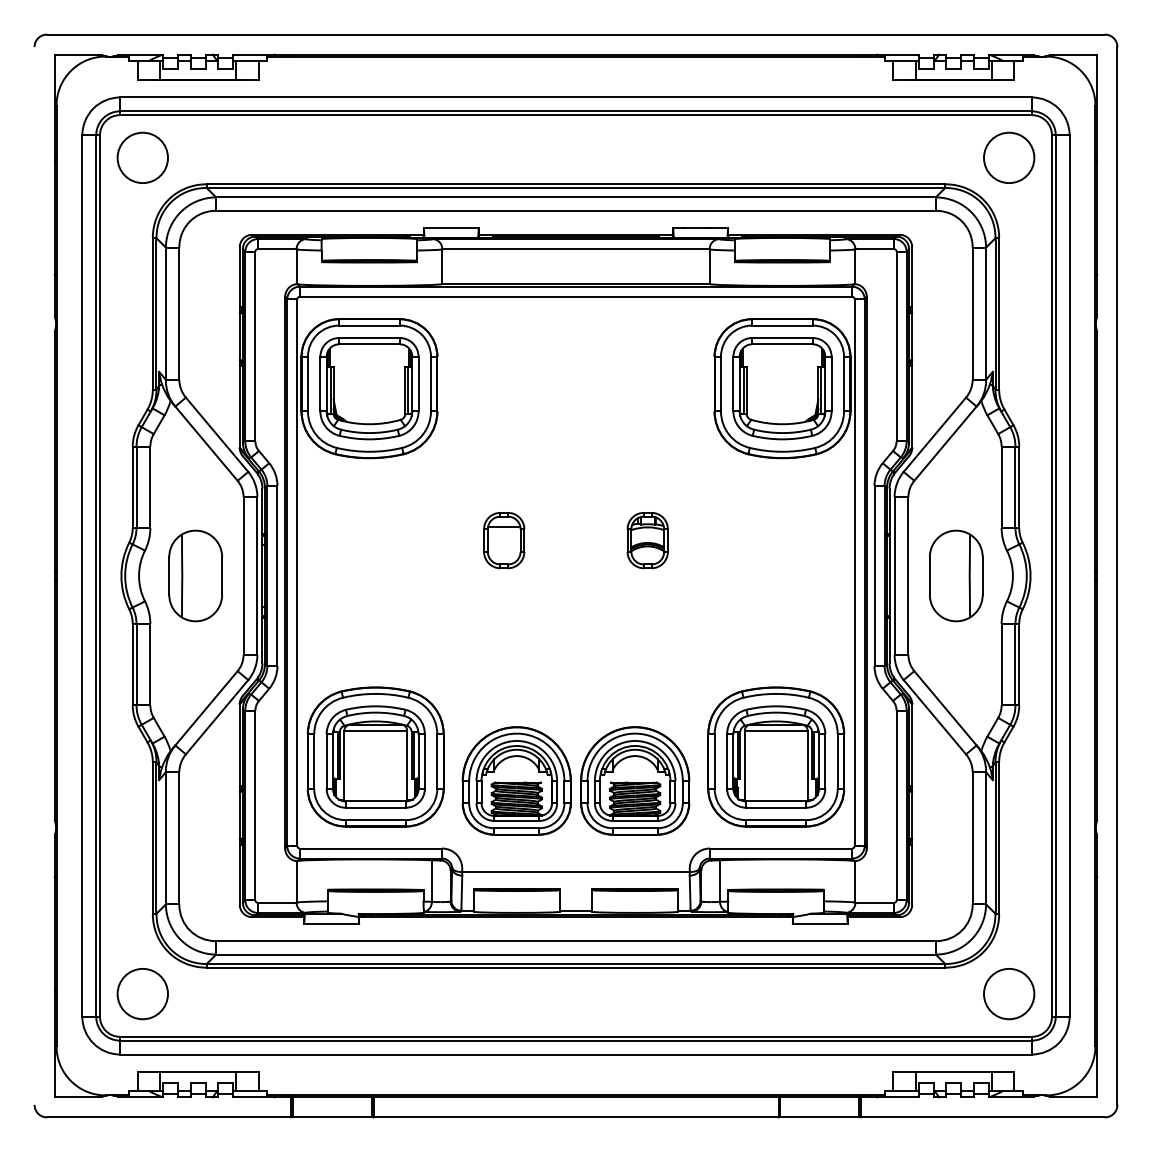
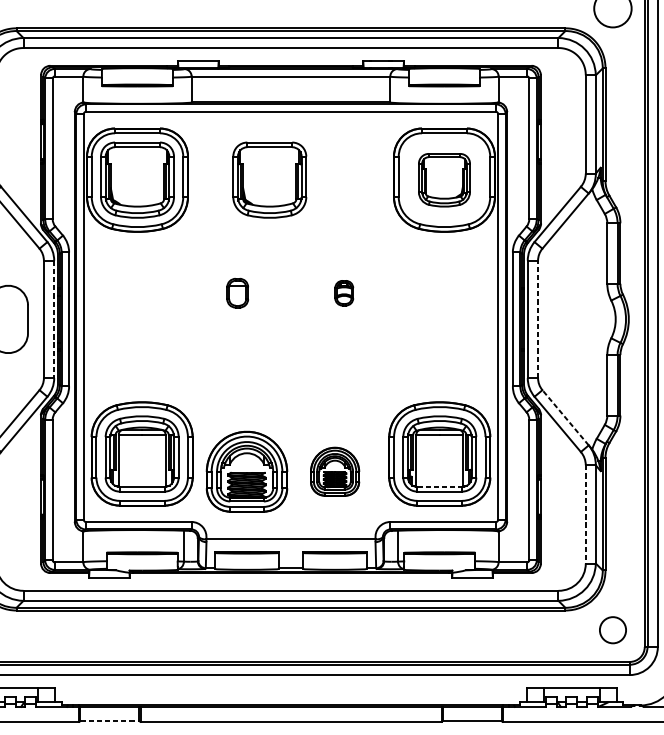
part: (547, 388) -> (269, 180), added
part: (782, 388) -> (444, 180), size x0.7
part: (504, 540) -> (237, 293), size x0.7
part: (647, 540) -> (344, 293), size x0.6
part: (956, 575) -> (573, 319), removed
line: (257, 576) -> (54, 319), solid -> dashed
line: (908, 576) -> (538, 319), solid -> dashed
line: (945, 707) -> (565, 417), solid -> dashed
part: (635, 780) -> (335, 471), size x0.6
line: (776, 801) -> (440, 487), solid -> dashed
line: (972, 838) -> (585, 514), solid -> dashed
circle: (1009, 994) -> (613, 630), size x0.7
line: (332, 1116) -> (110, 721), solid -> dashed

